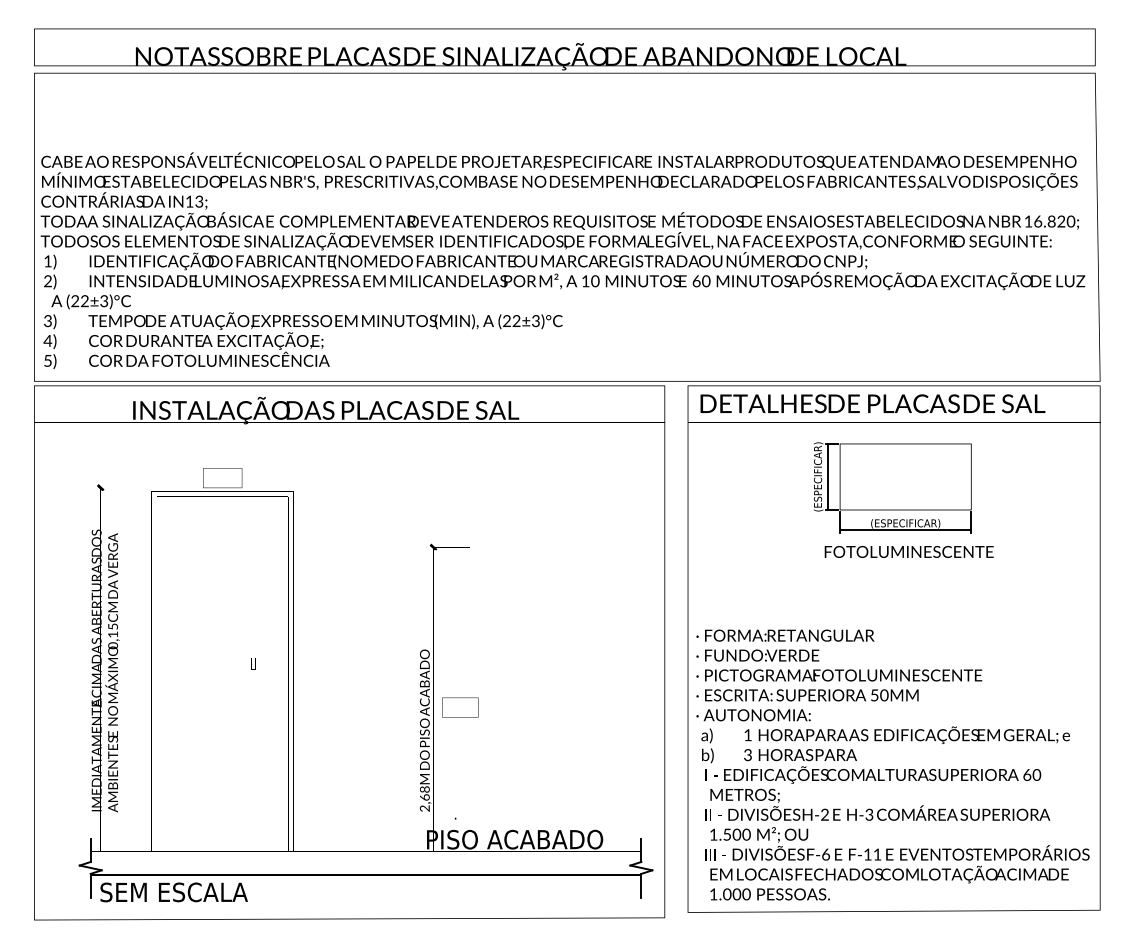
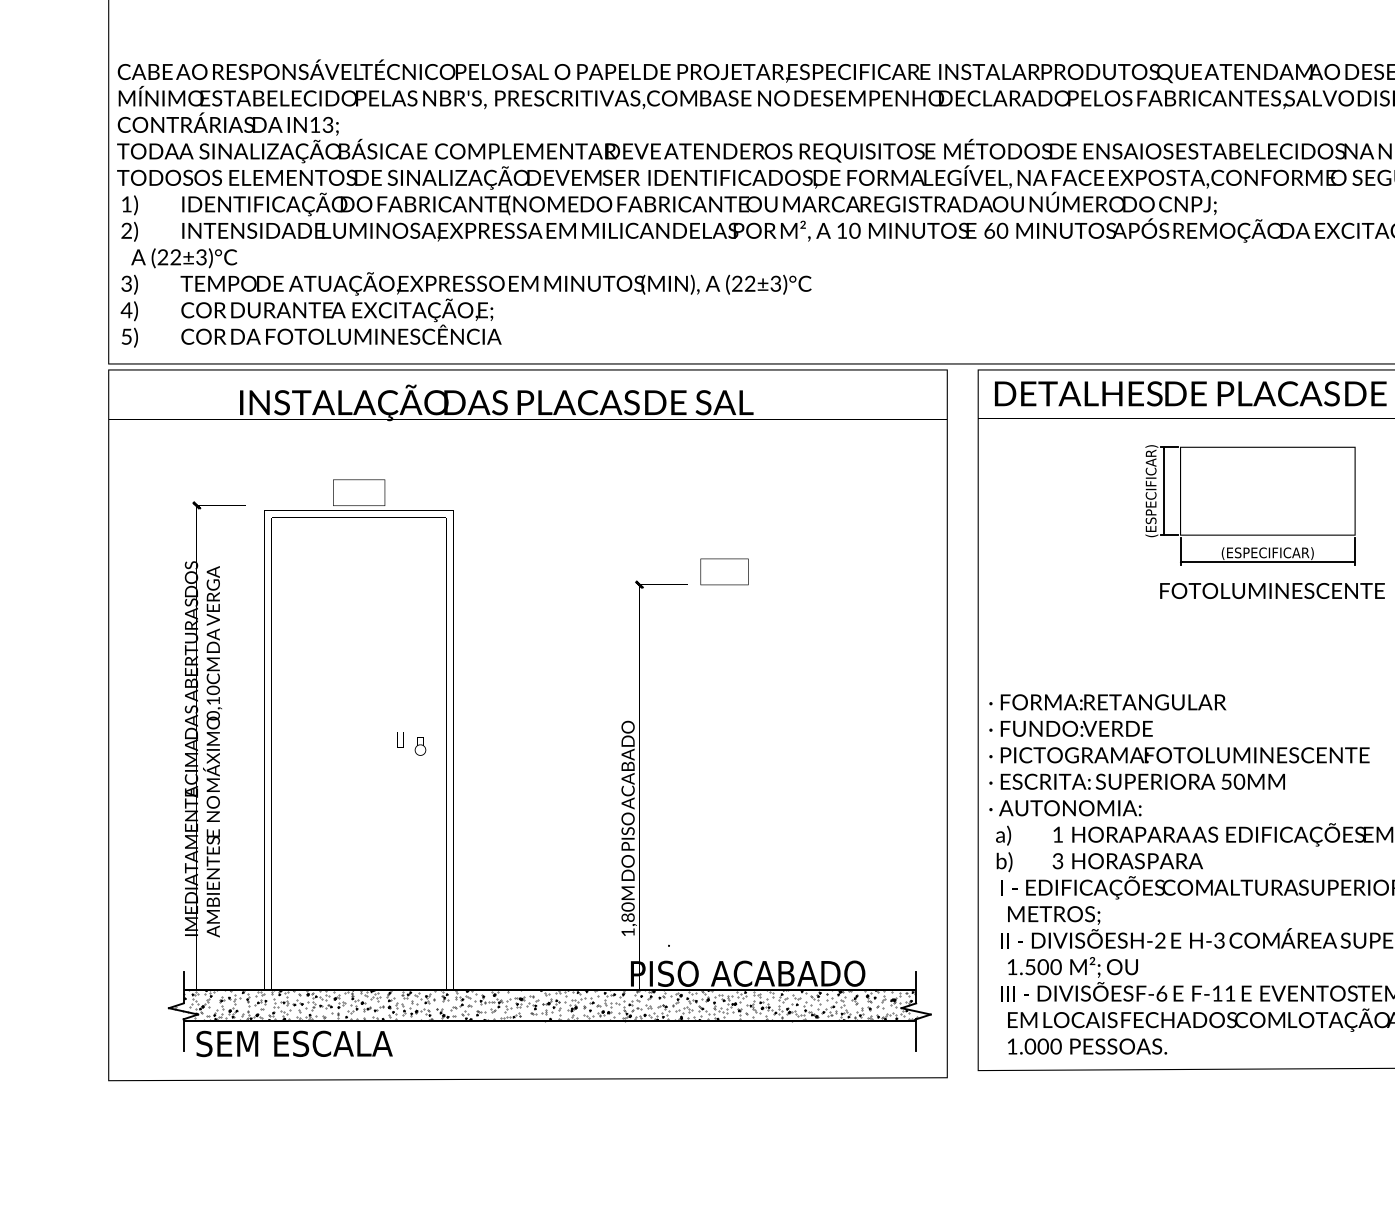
text: (112, 626) -> (212, 690), 0,15CM -> 0,10CM
part: (268, 668) -> (420, 746), added
part: (460, 707) -> (724, 571), moved
text: (424, 798) -> (627, 918), 2,68M -> 1,80M
hatch: (363, 862) -> (546, 1004), added

